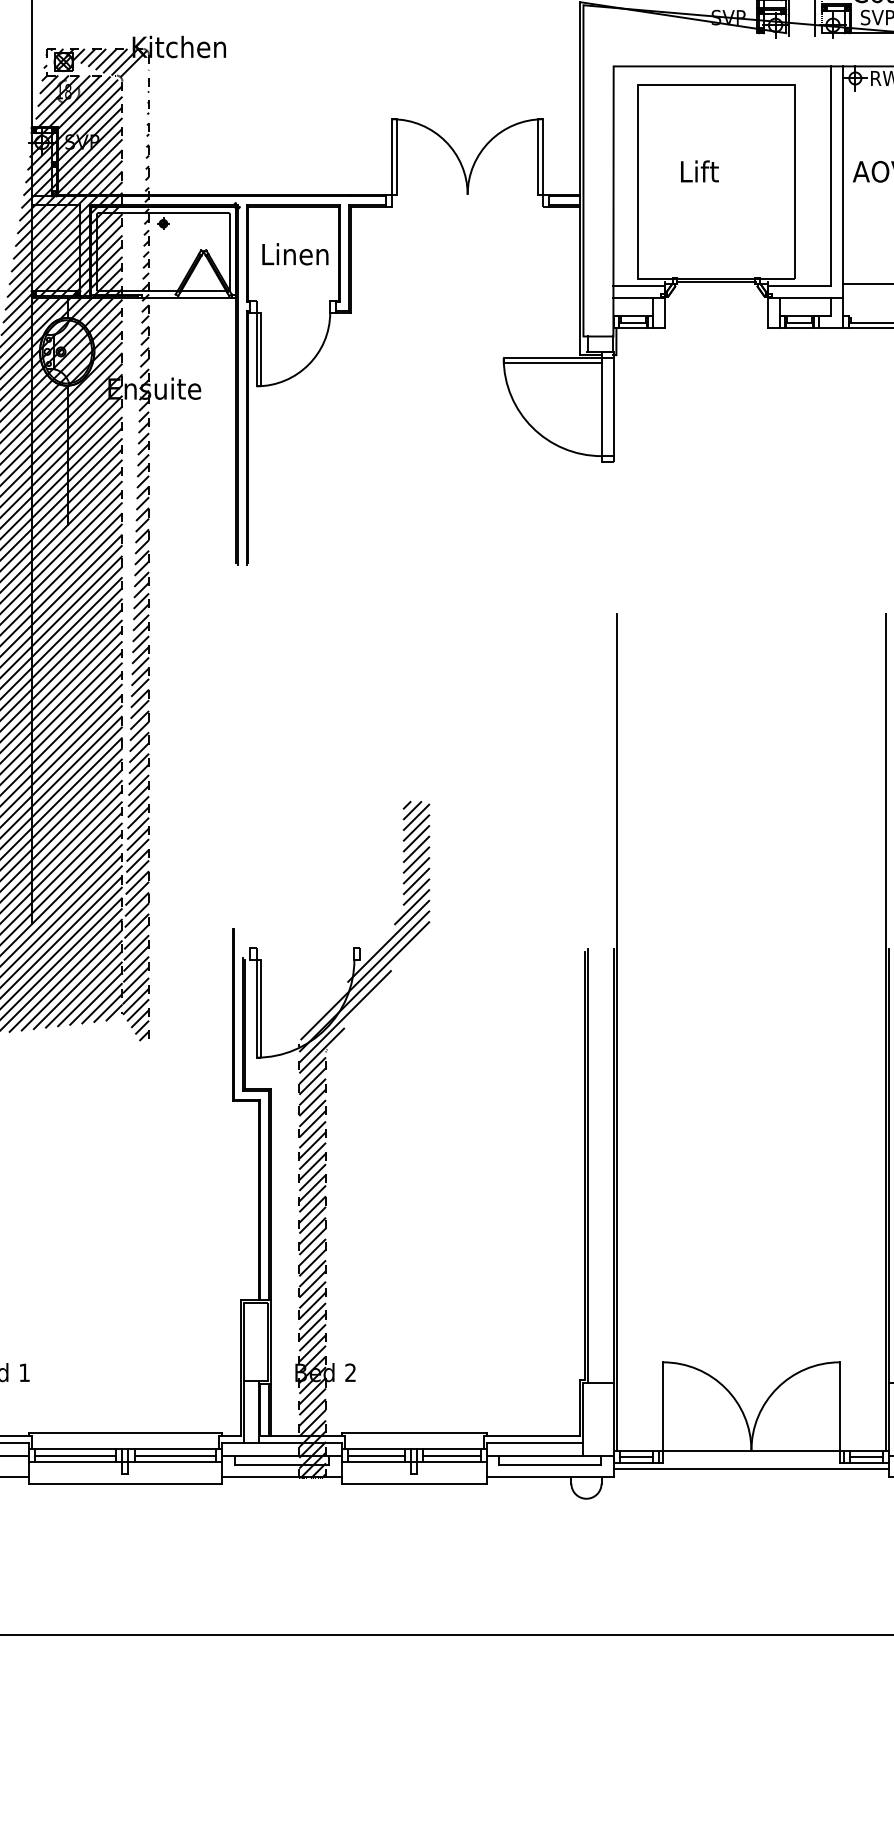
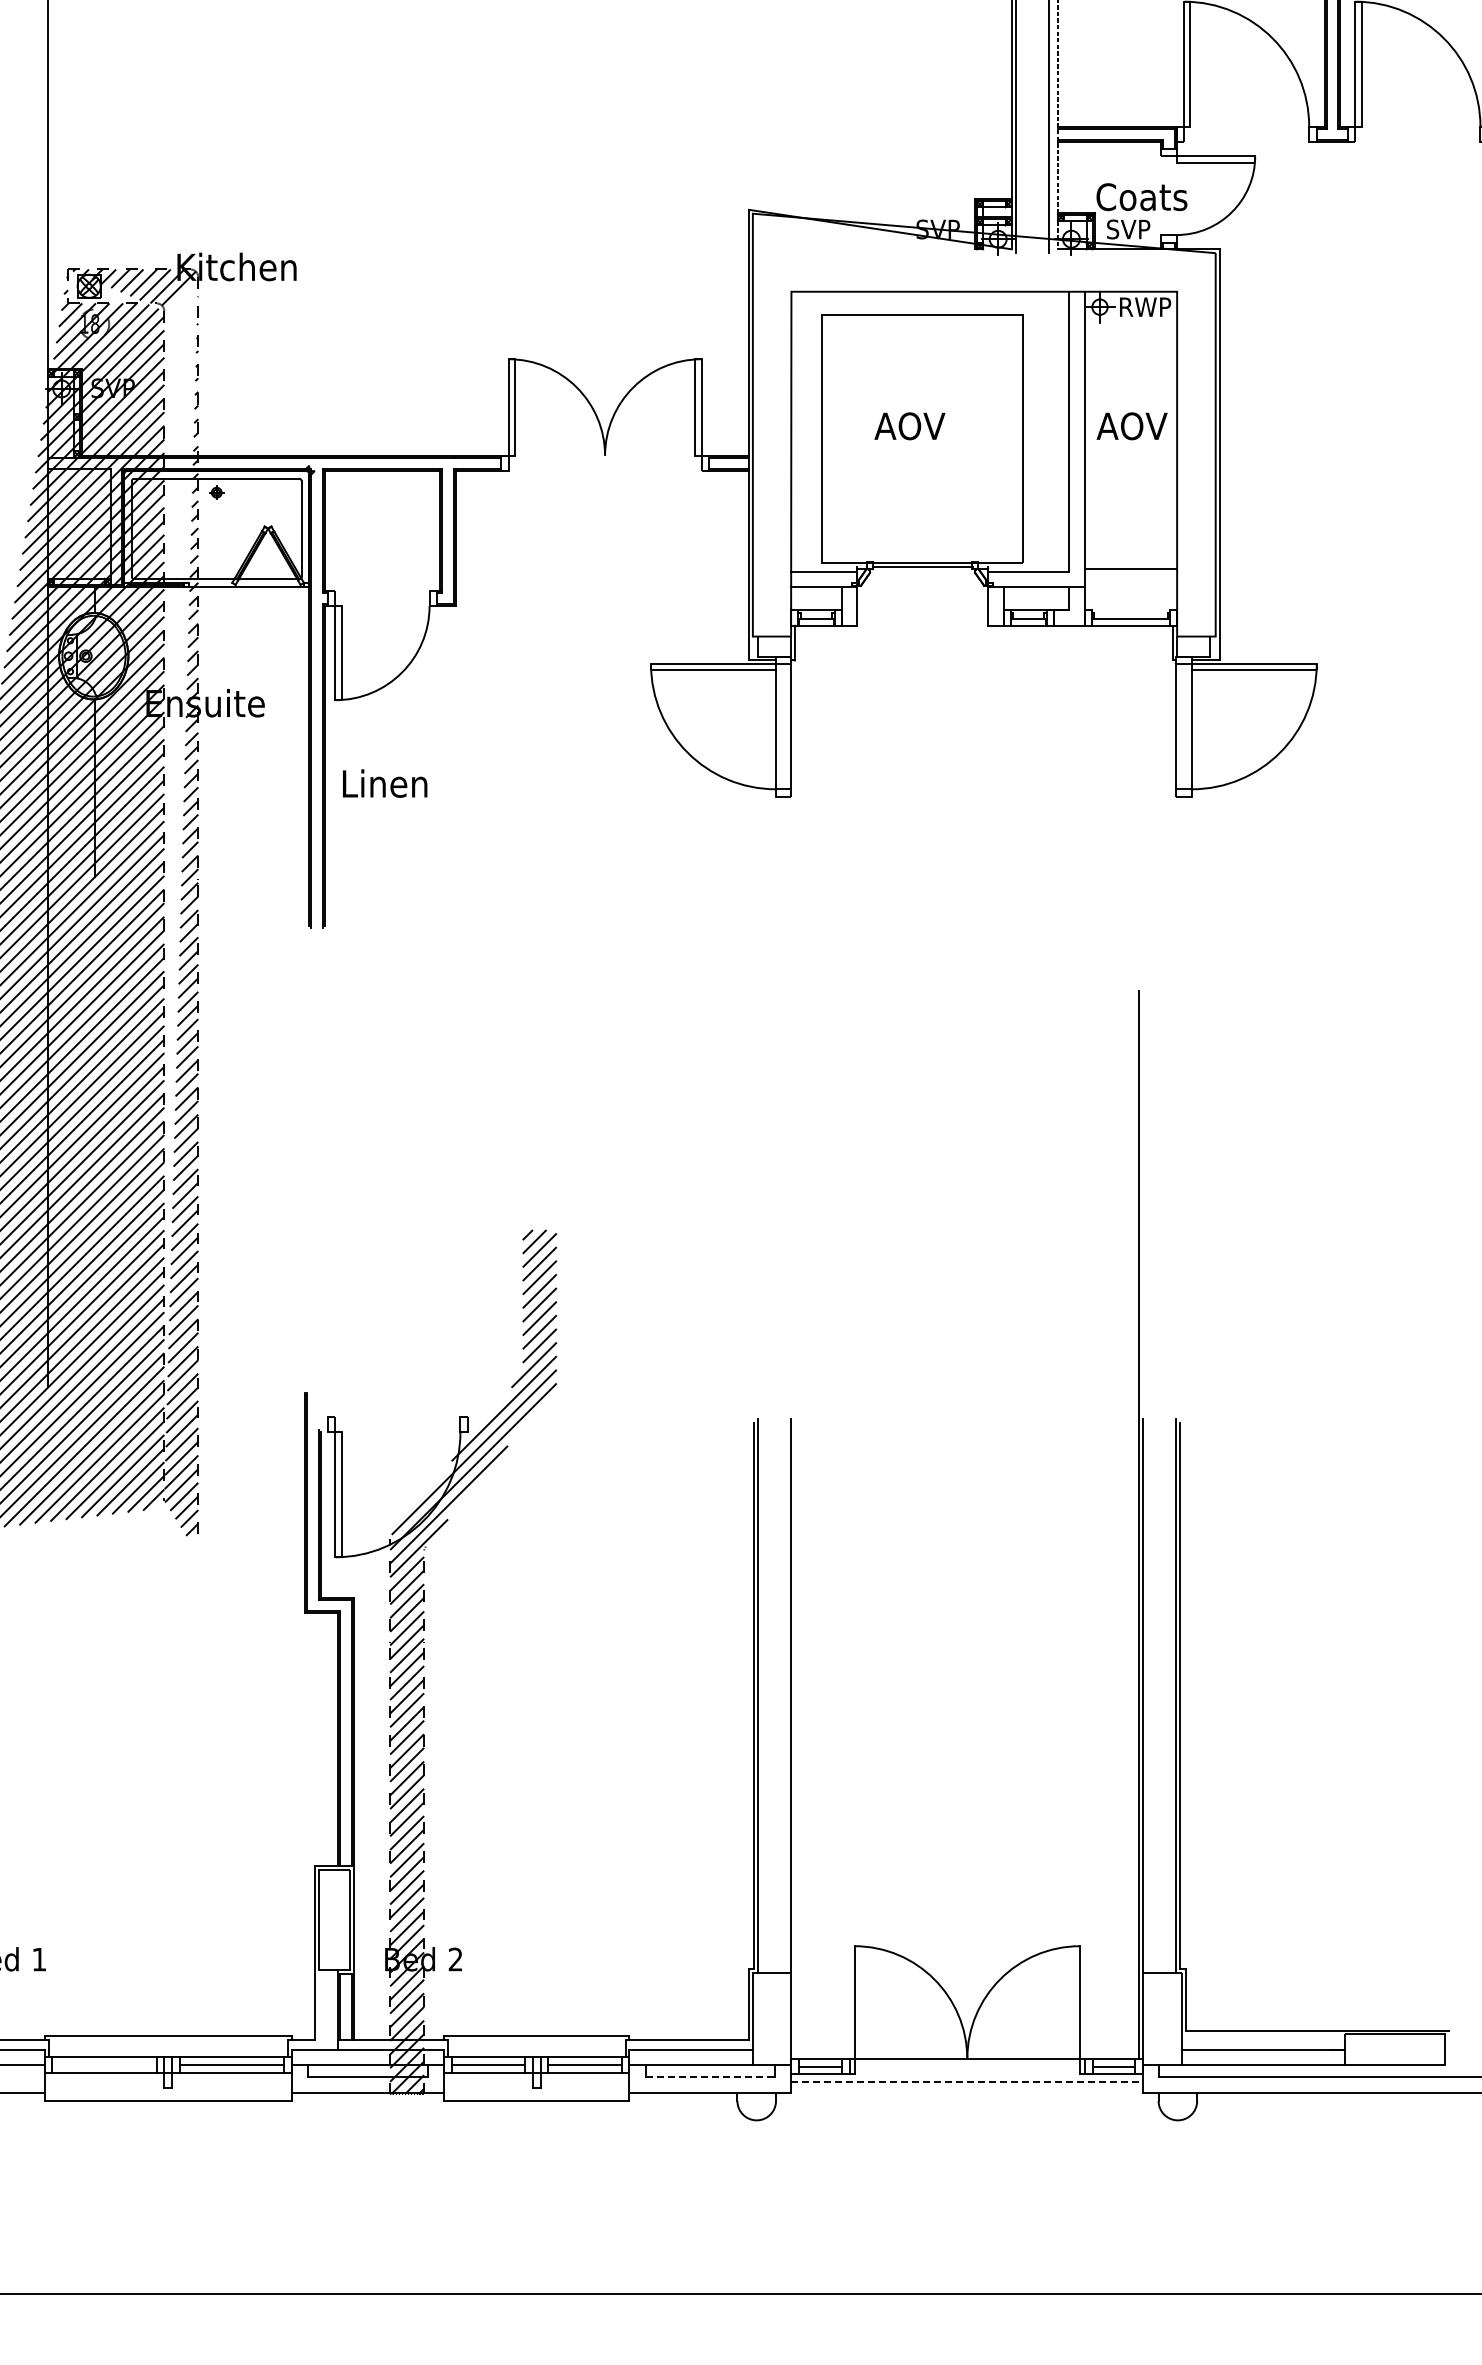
text: (706, 171) -> (909, 425), Lift -> AOV
text: (295, 254) -> (385, 783), moved
line: (616, 1032) -> (795, 1524), removed
line: (243, 1411) -> (319, 2009), removed
line: (75, 1455) -> (104, 2065), removed
line: (550, 1464) -> (710, 2076), solid -> dashed
line: (751, 1469) -> (967, 2082), solid -> dashed

